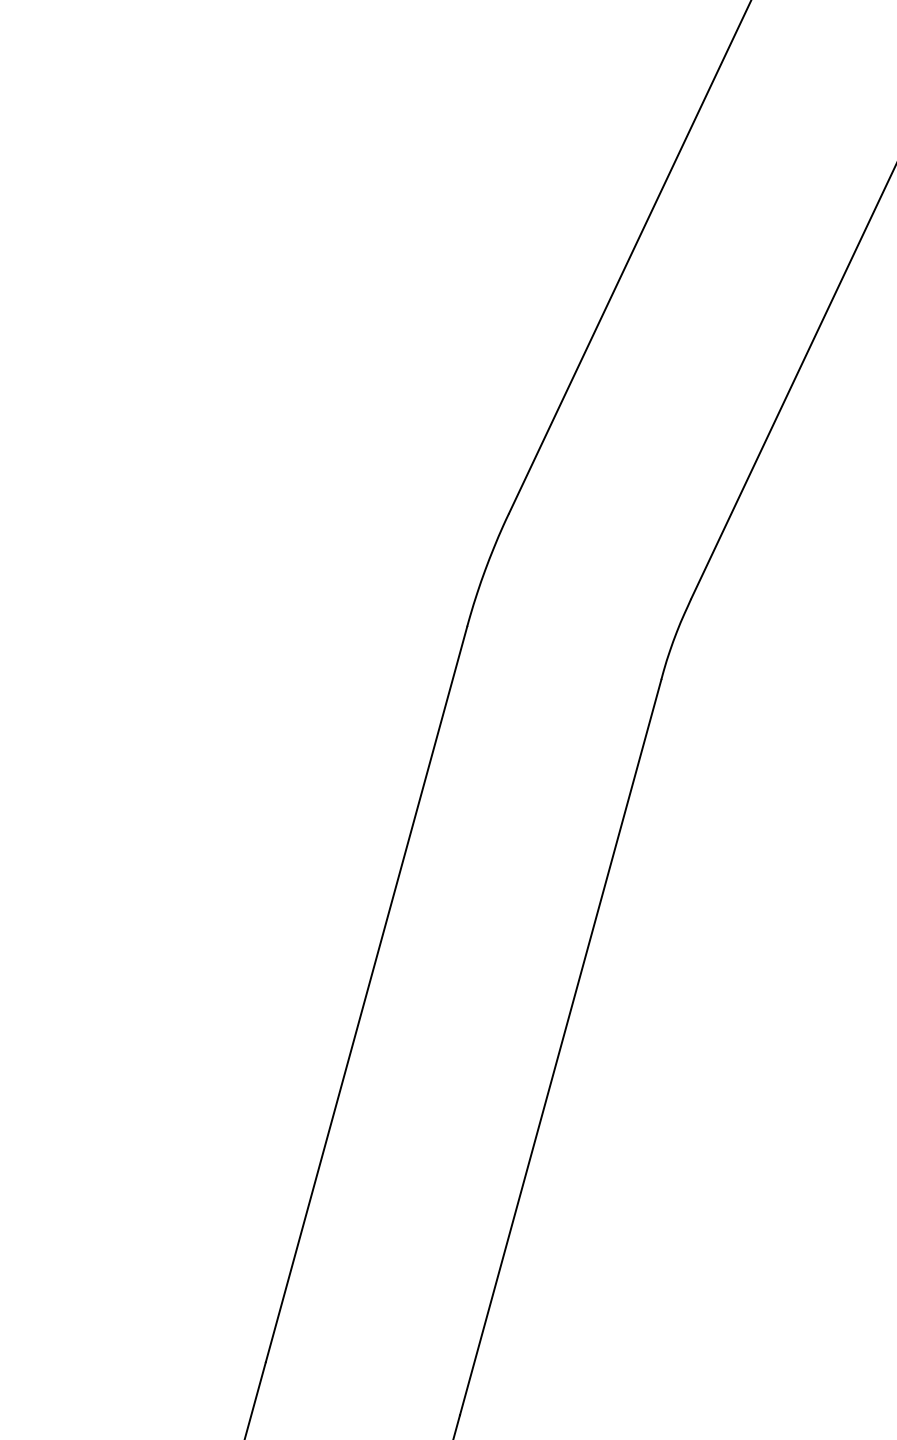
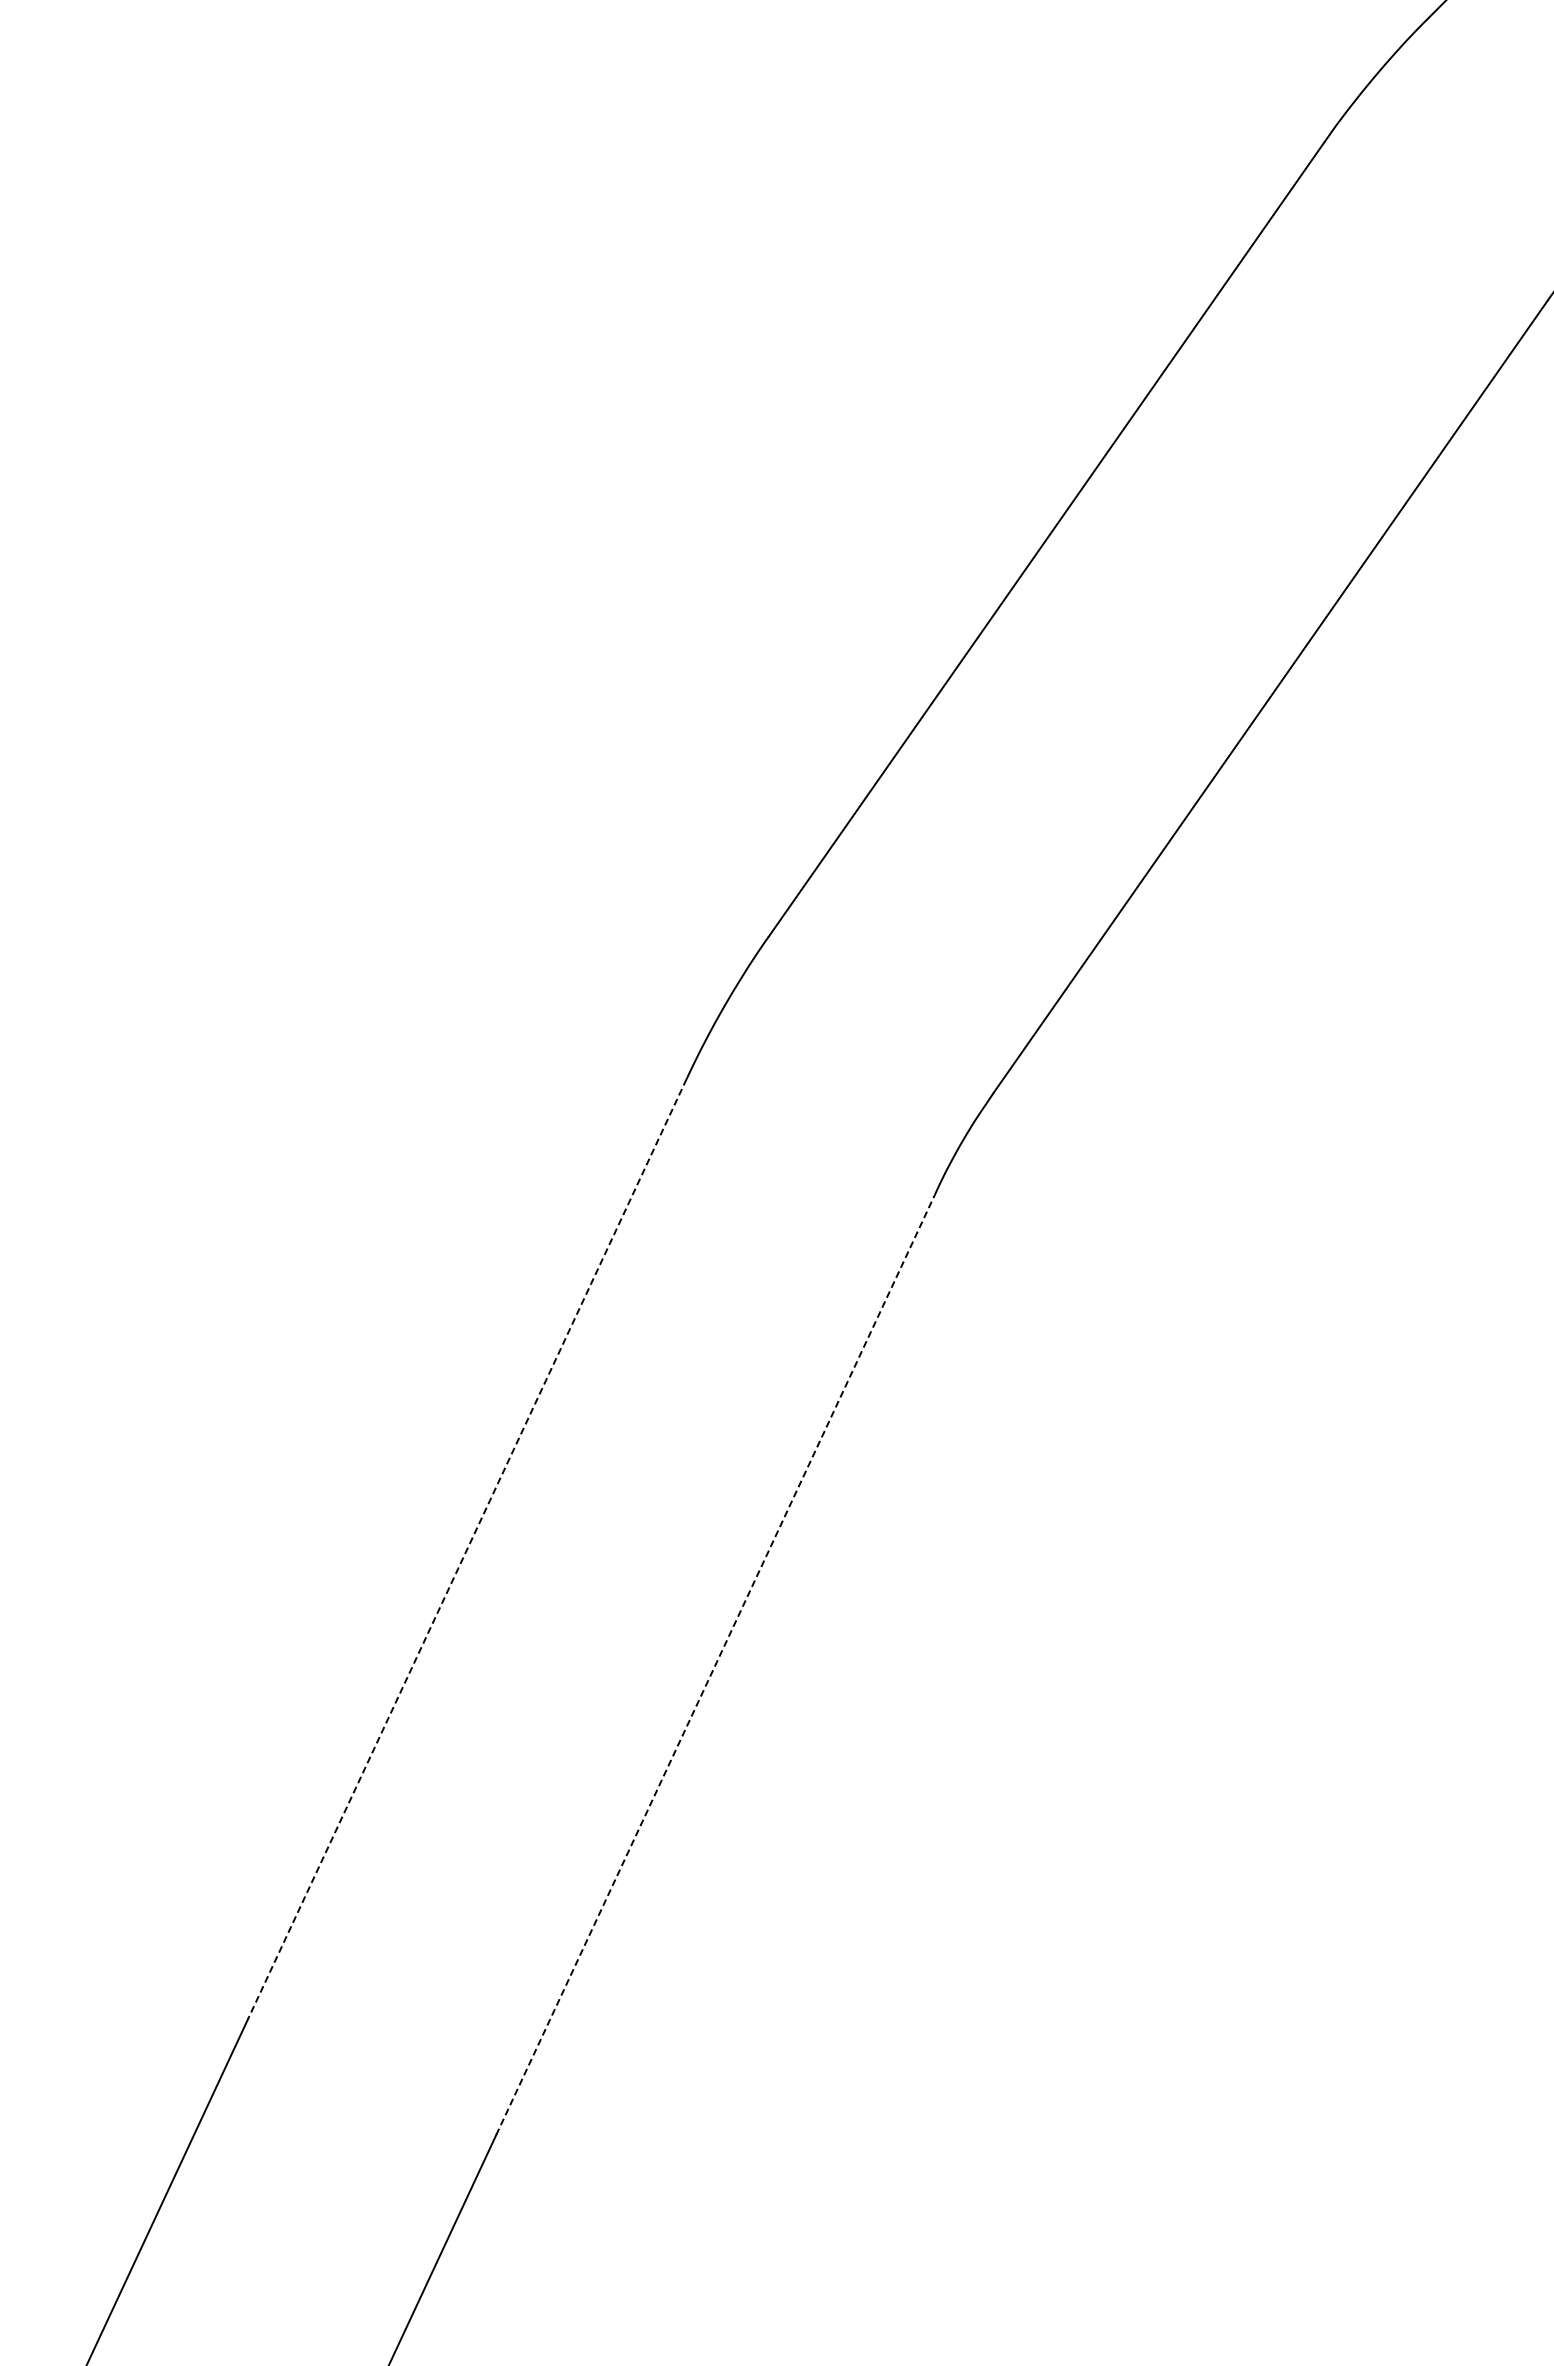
line: (366, 994) -> (467, 1549), solid -> dashed
line: (560, 1047) -> (715, 1664), solid -> dashed

